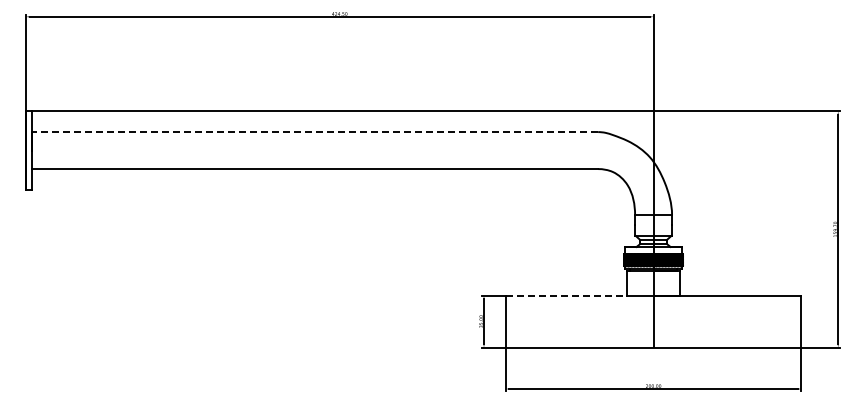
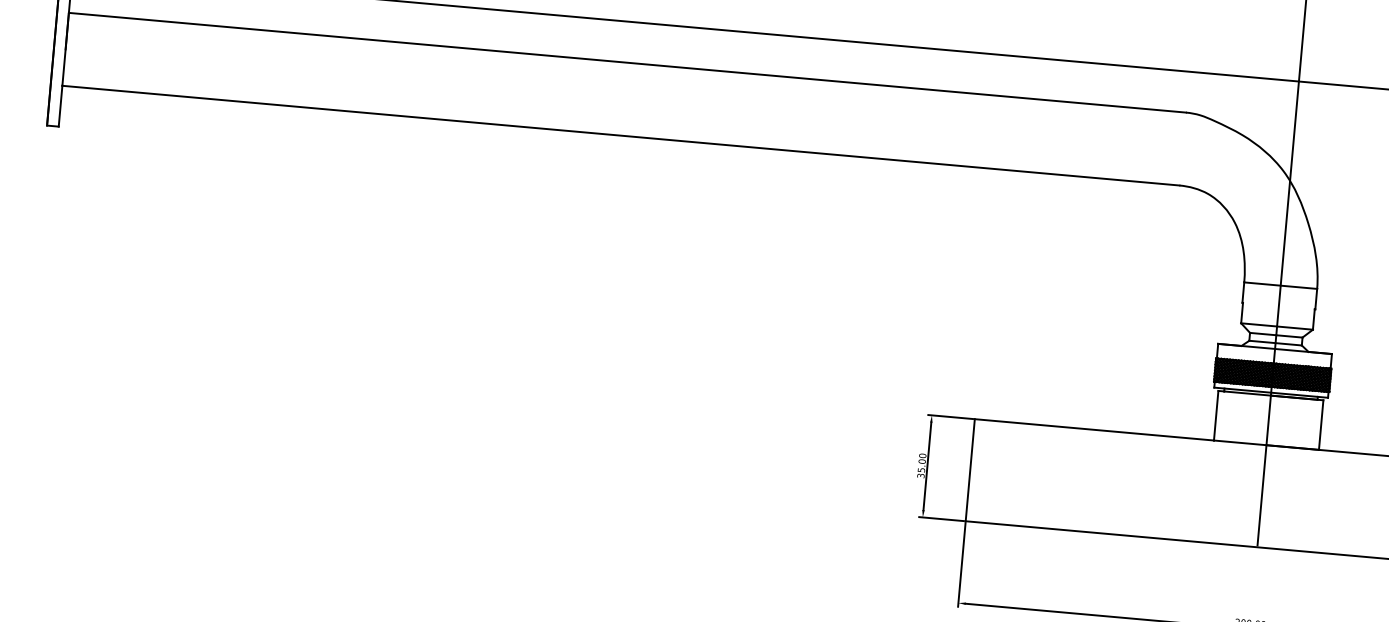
line: (314, 132) -> (626, 63), dashed -> solid
line: (566, 295) -> (1094, 429), dashed -> solid

